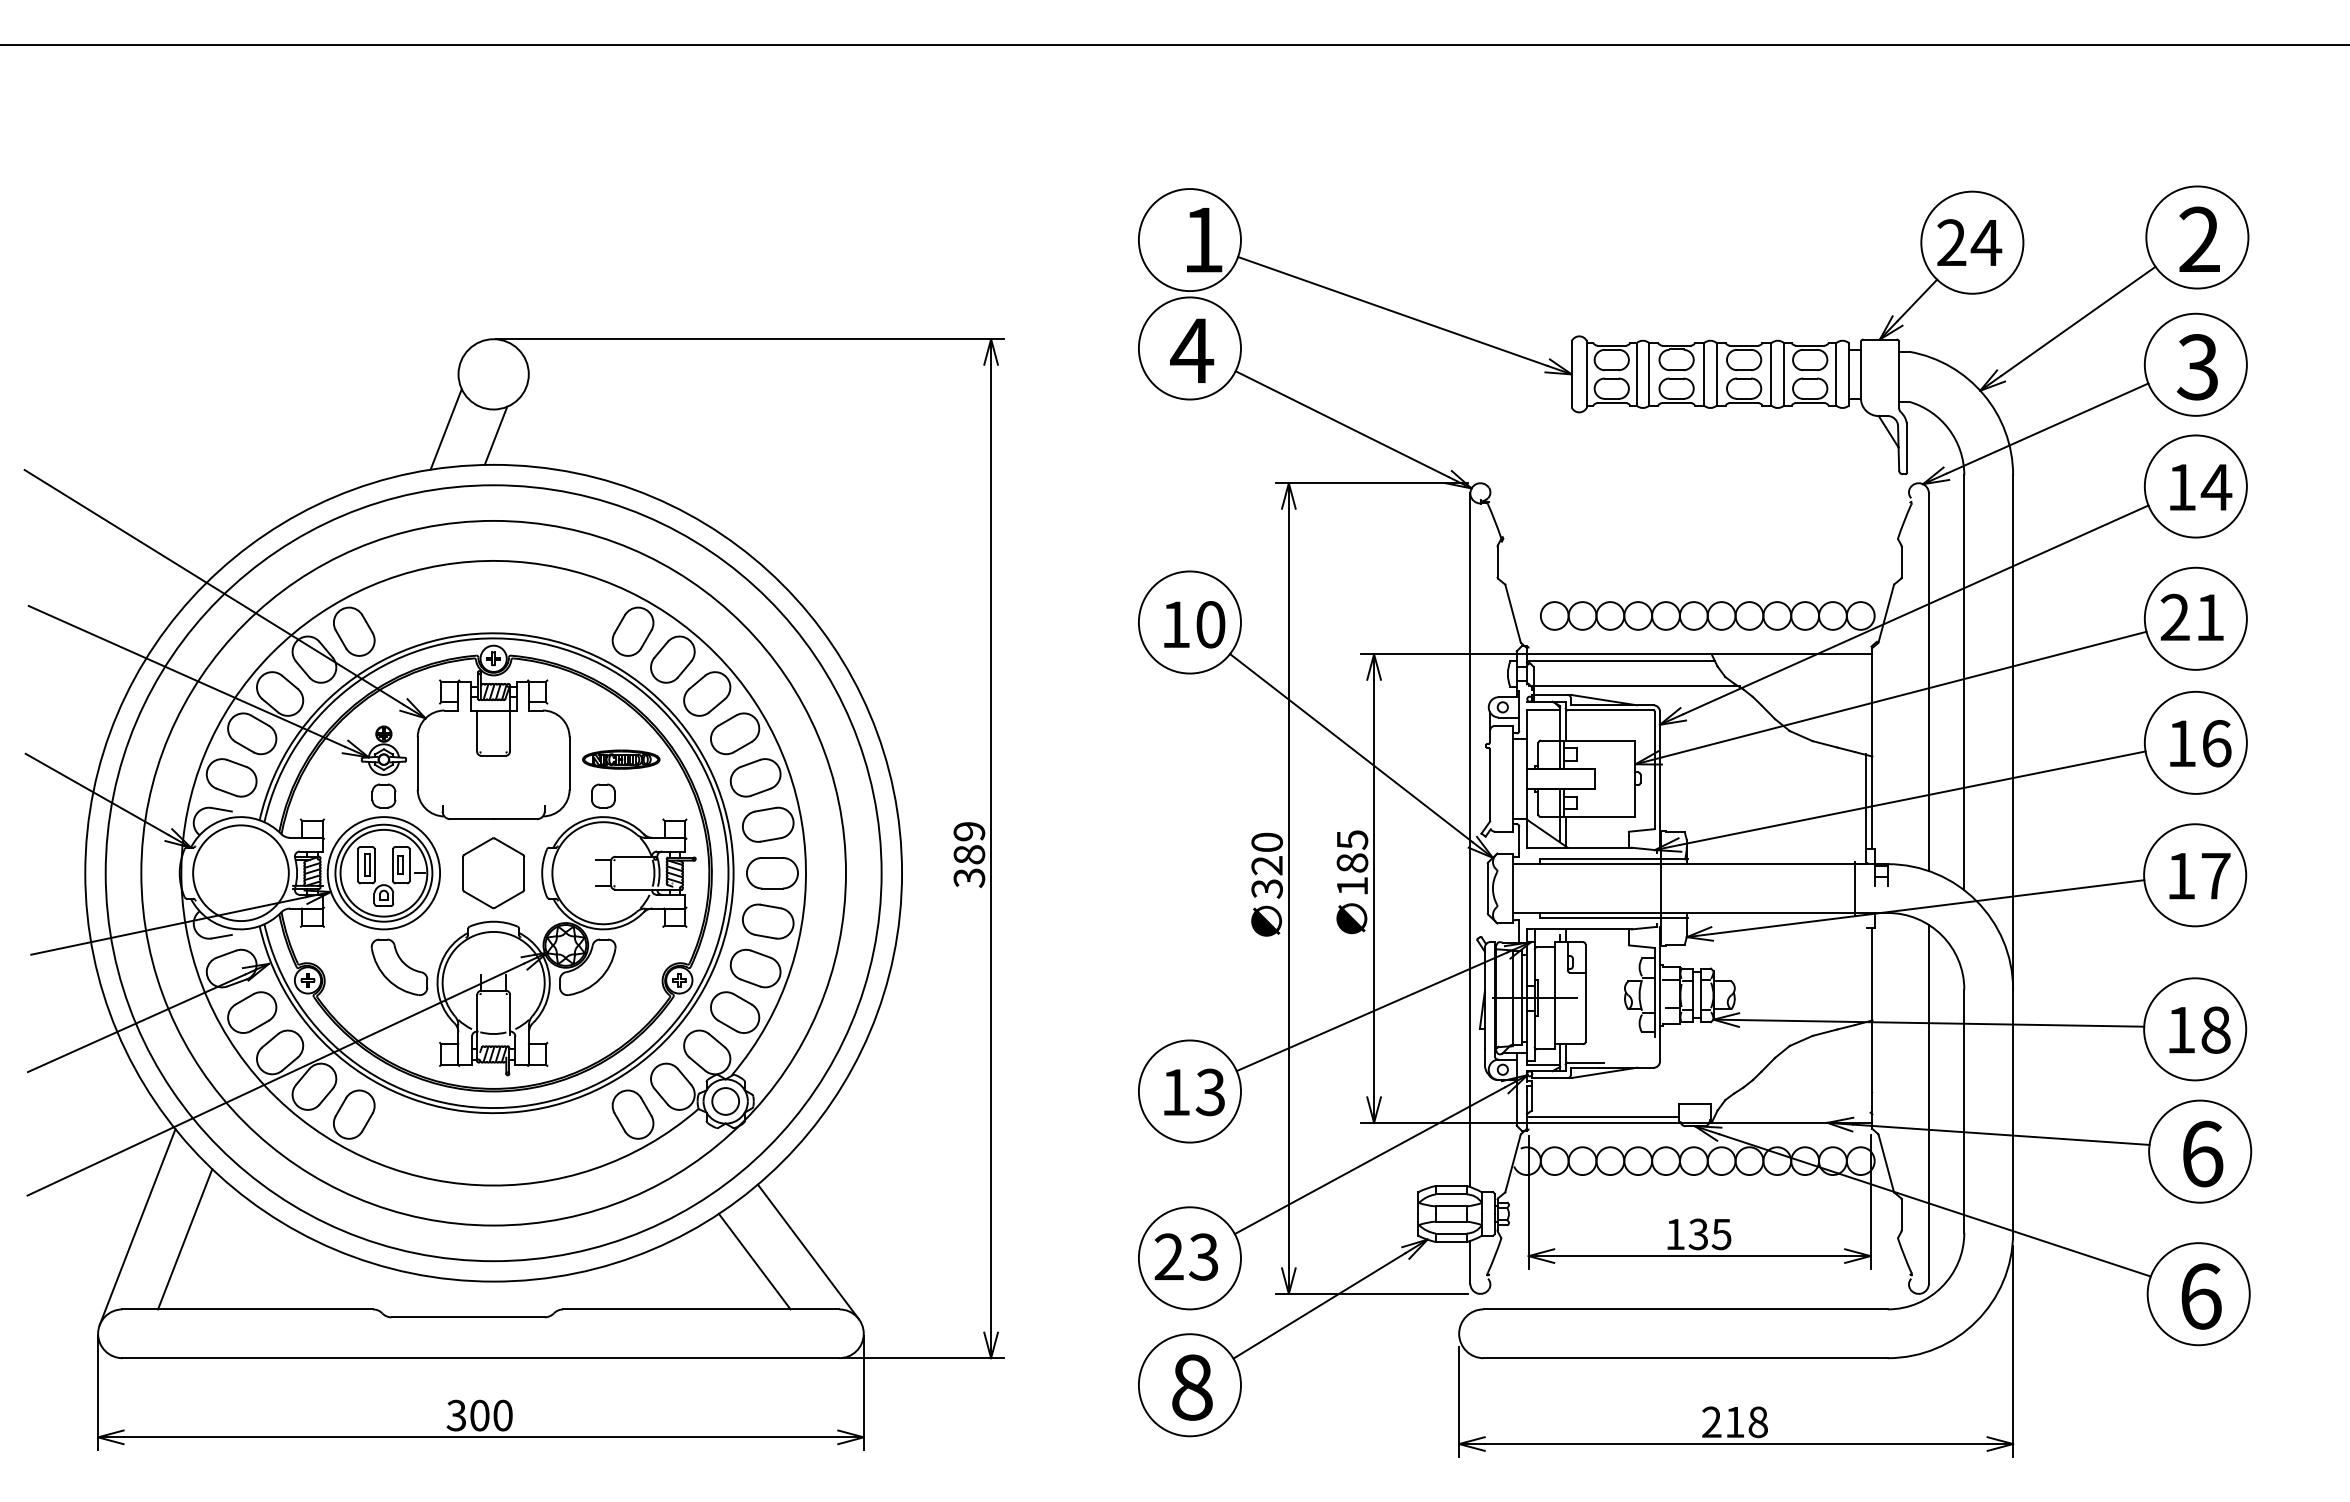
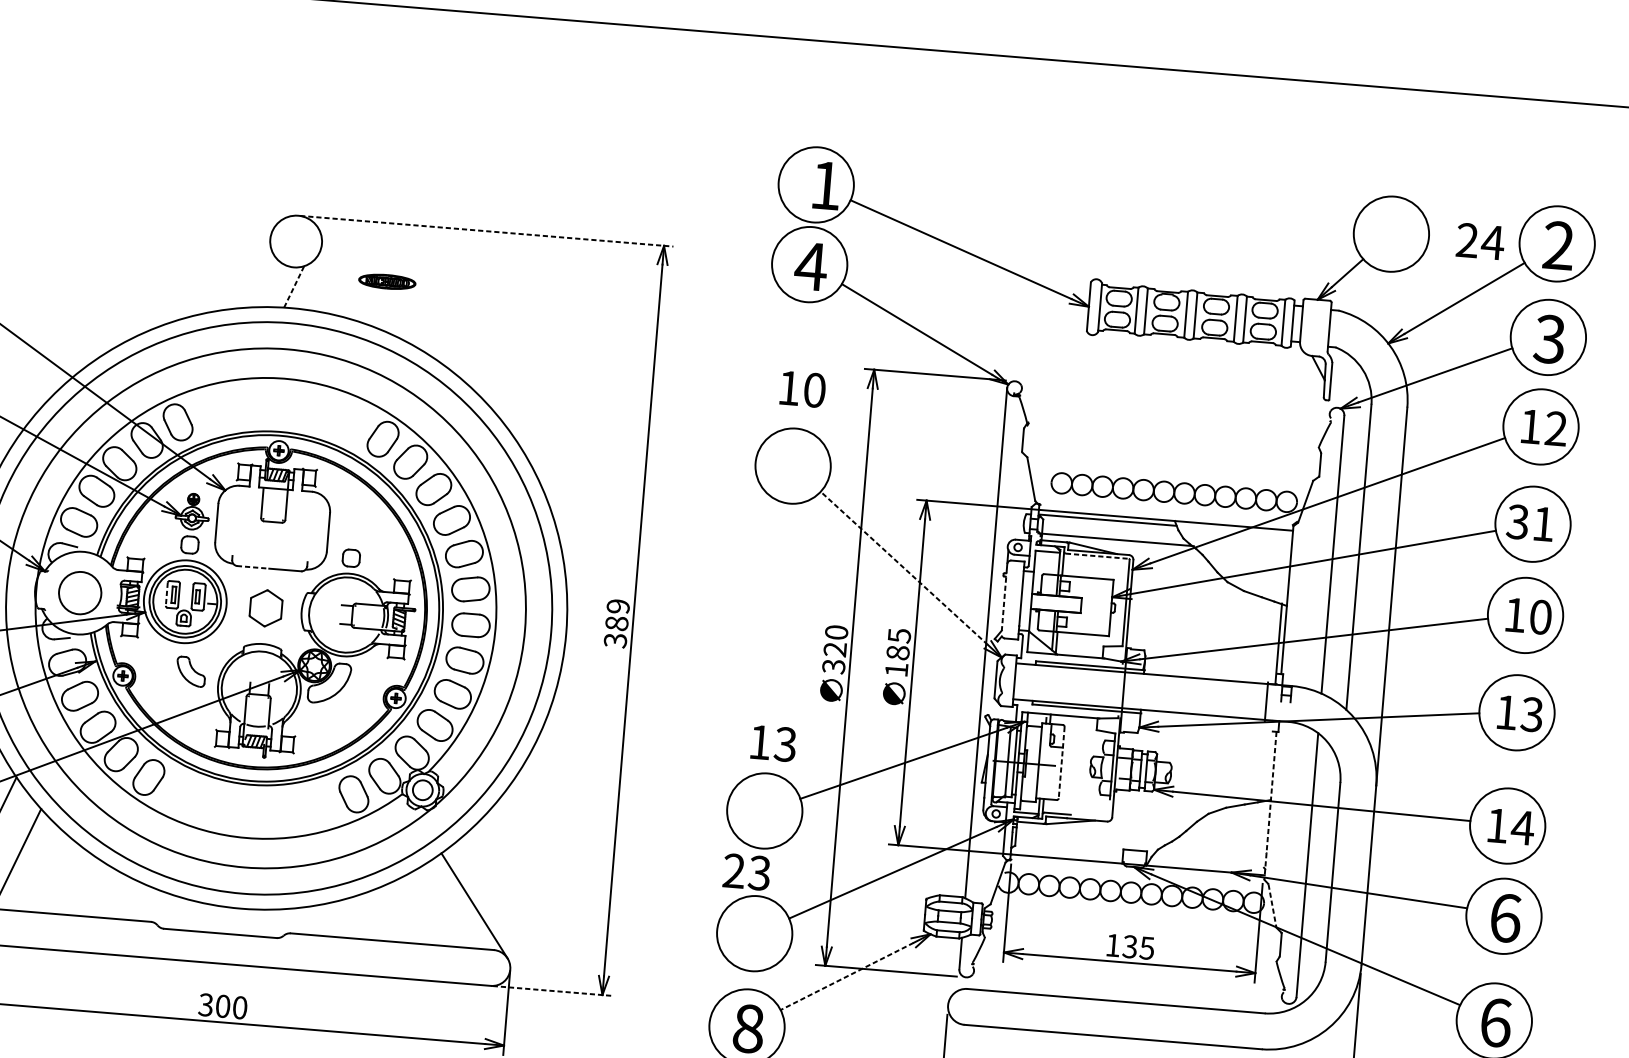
text: (1969, 242) -> (1480, 241), moved
line: (750, 339) -> (487, 231), solid -> dashed
line: (445, 429) -> (257, 279), removed
line: (496, 435) -> (294, 286), solid -> dashed
text: (2216, 486) -> (1556, 428), 14 -> 12
text: (2174, 617) -> (1517, 521), 21 -> 31
text: (1194, 624) -> (802, 389), moved
line: (1610, 710) -> (1097, 556), solid -> dashed
text: (2216, 743) -> (1540, 617), 16 -> 10
line: (1351, 748) -> (904, 568), solid -> dashed
part: (621, 759) -> (387, 281), moved
line: (1490, 785) -> (1004, 604), solid -> dashed
line: (472, 819) -> (253, 567), solid -> dashed
line: (358, 865) -> (167, 594), solid -> dashed
part: (493, 872) -> (265, 607), size x0.7
circle: (240, 873) -> (79, 593), size x0.6
text: (2215, 875) -> (1531, 714), 17 -> 13
part: (399, 966) -> (191, 671), size x0.7
line: (1585, 993) -> (1061, 762), solid -> dashed
line: (1872, 1028) -> (1270, 805), solid -> dashed
text: (2215, 1029) -> (1522, 827), 18 -> 14
text: (1194, 1092) -> (773, 743), moved
line: (1603, 1116) -> (1067, 854), removed
line: (1886, 1163) -> (1272, 906), solid -> dashed
text: (1186, 1256) -> (746, 871), moved
line: (754, 1261) -> (434, 909), removed
line: (1319, 1306) -> (847, 976), solid -> dashed
line: (922, 1358) -> (551, 991), solid -> dashed

